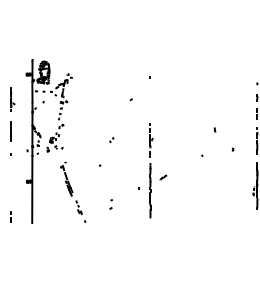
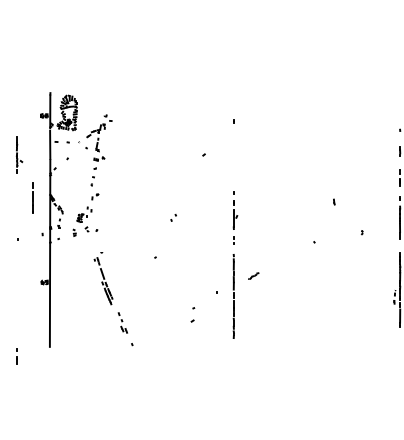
line: (10, 131) -> (31, 198), moved
part: (110, 204) -> (191, 314), moved
line: (10, 217) -> (16, 356), moved

